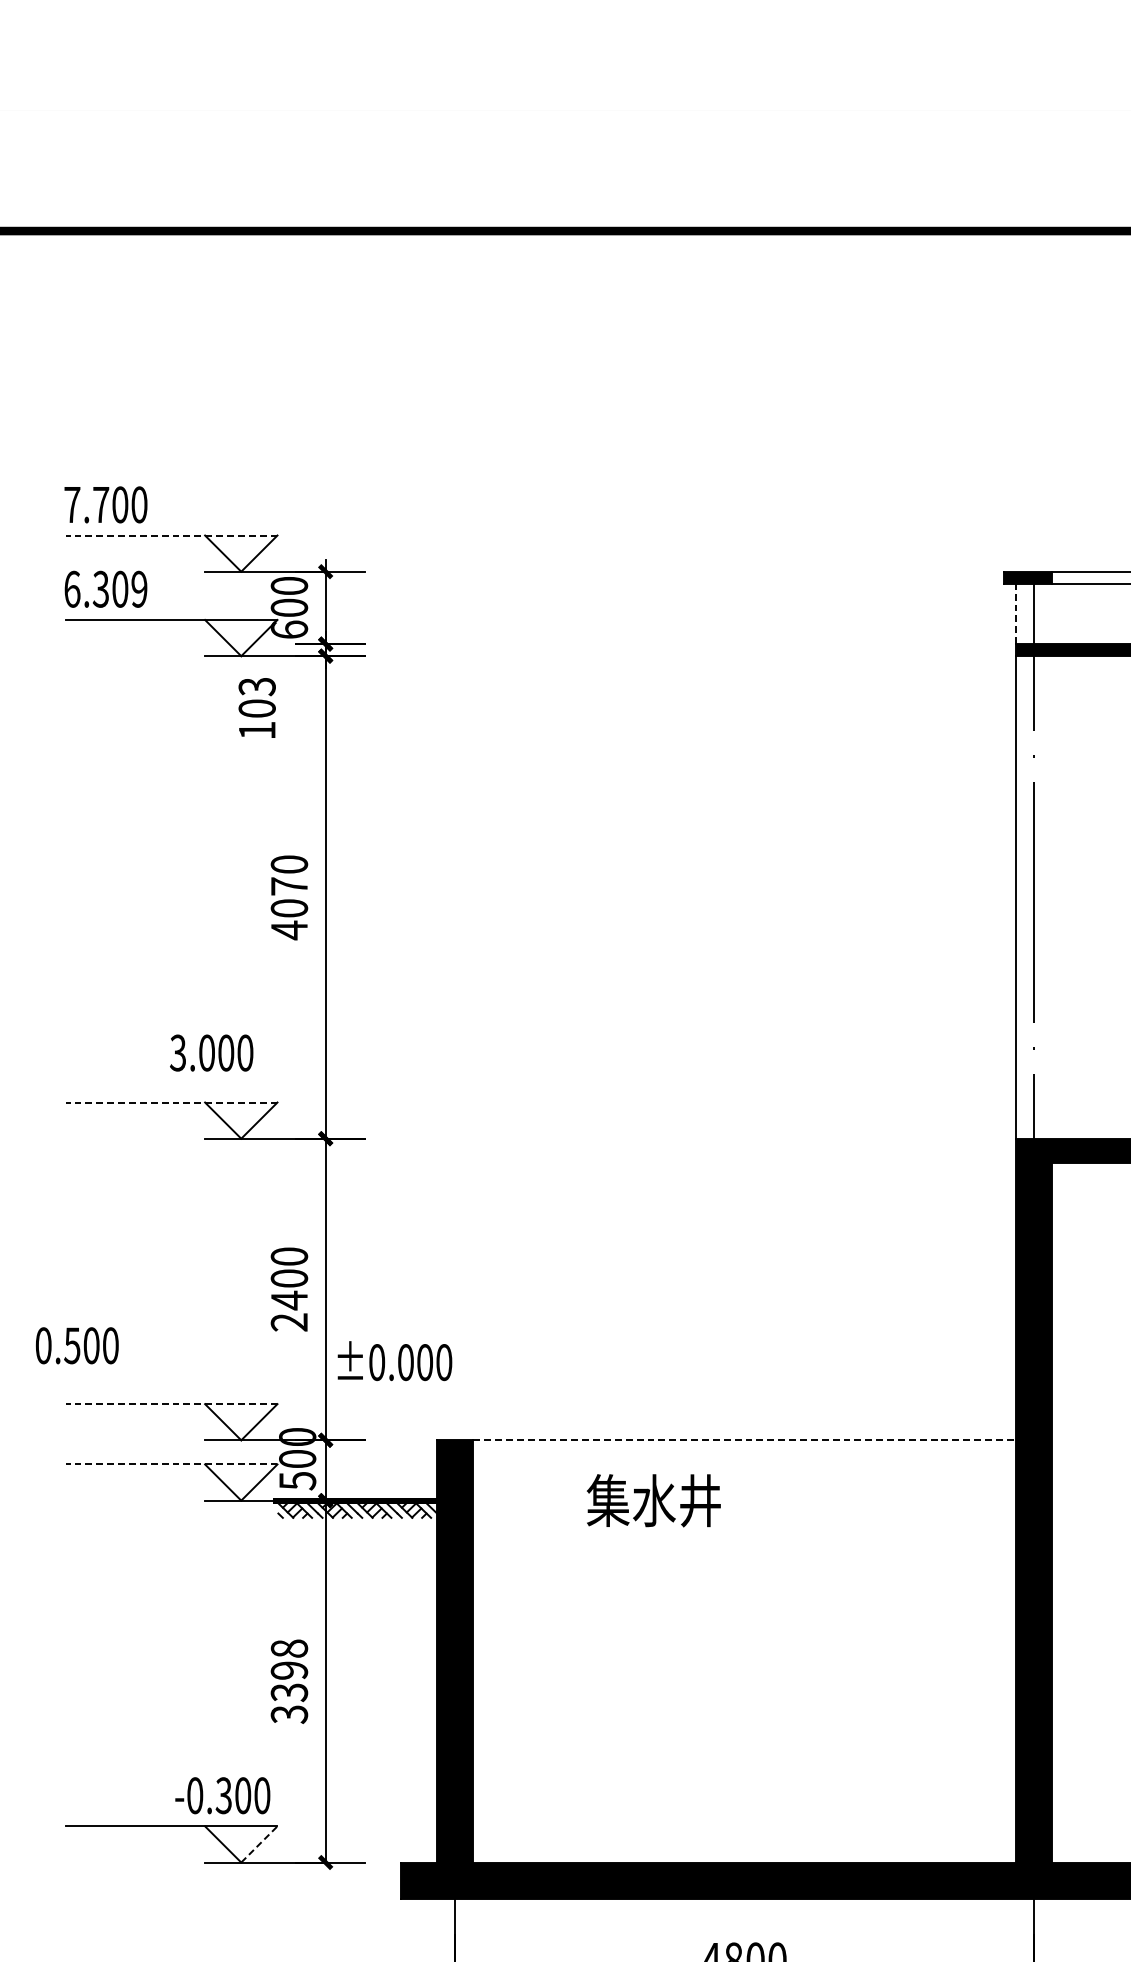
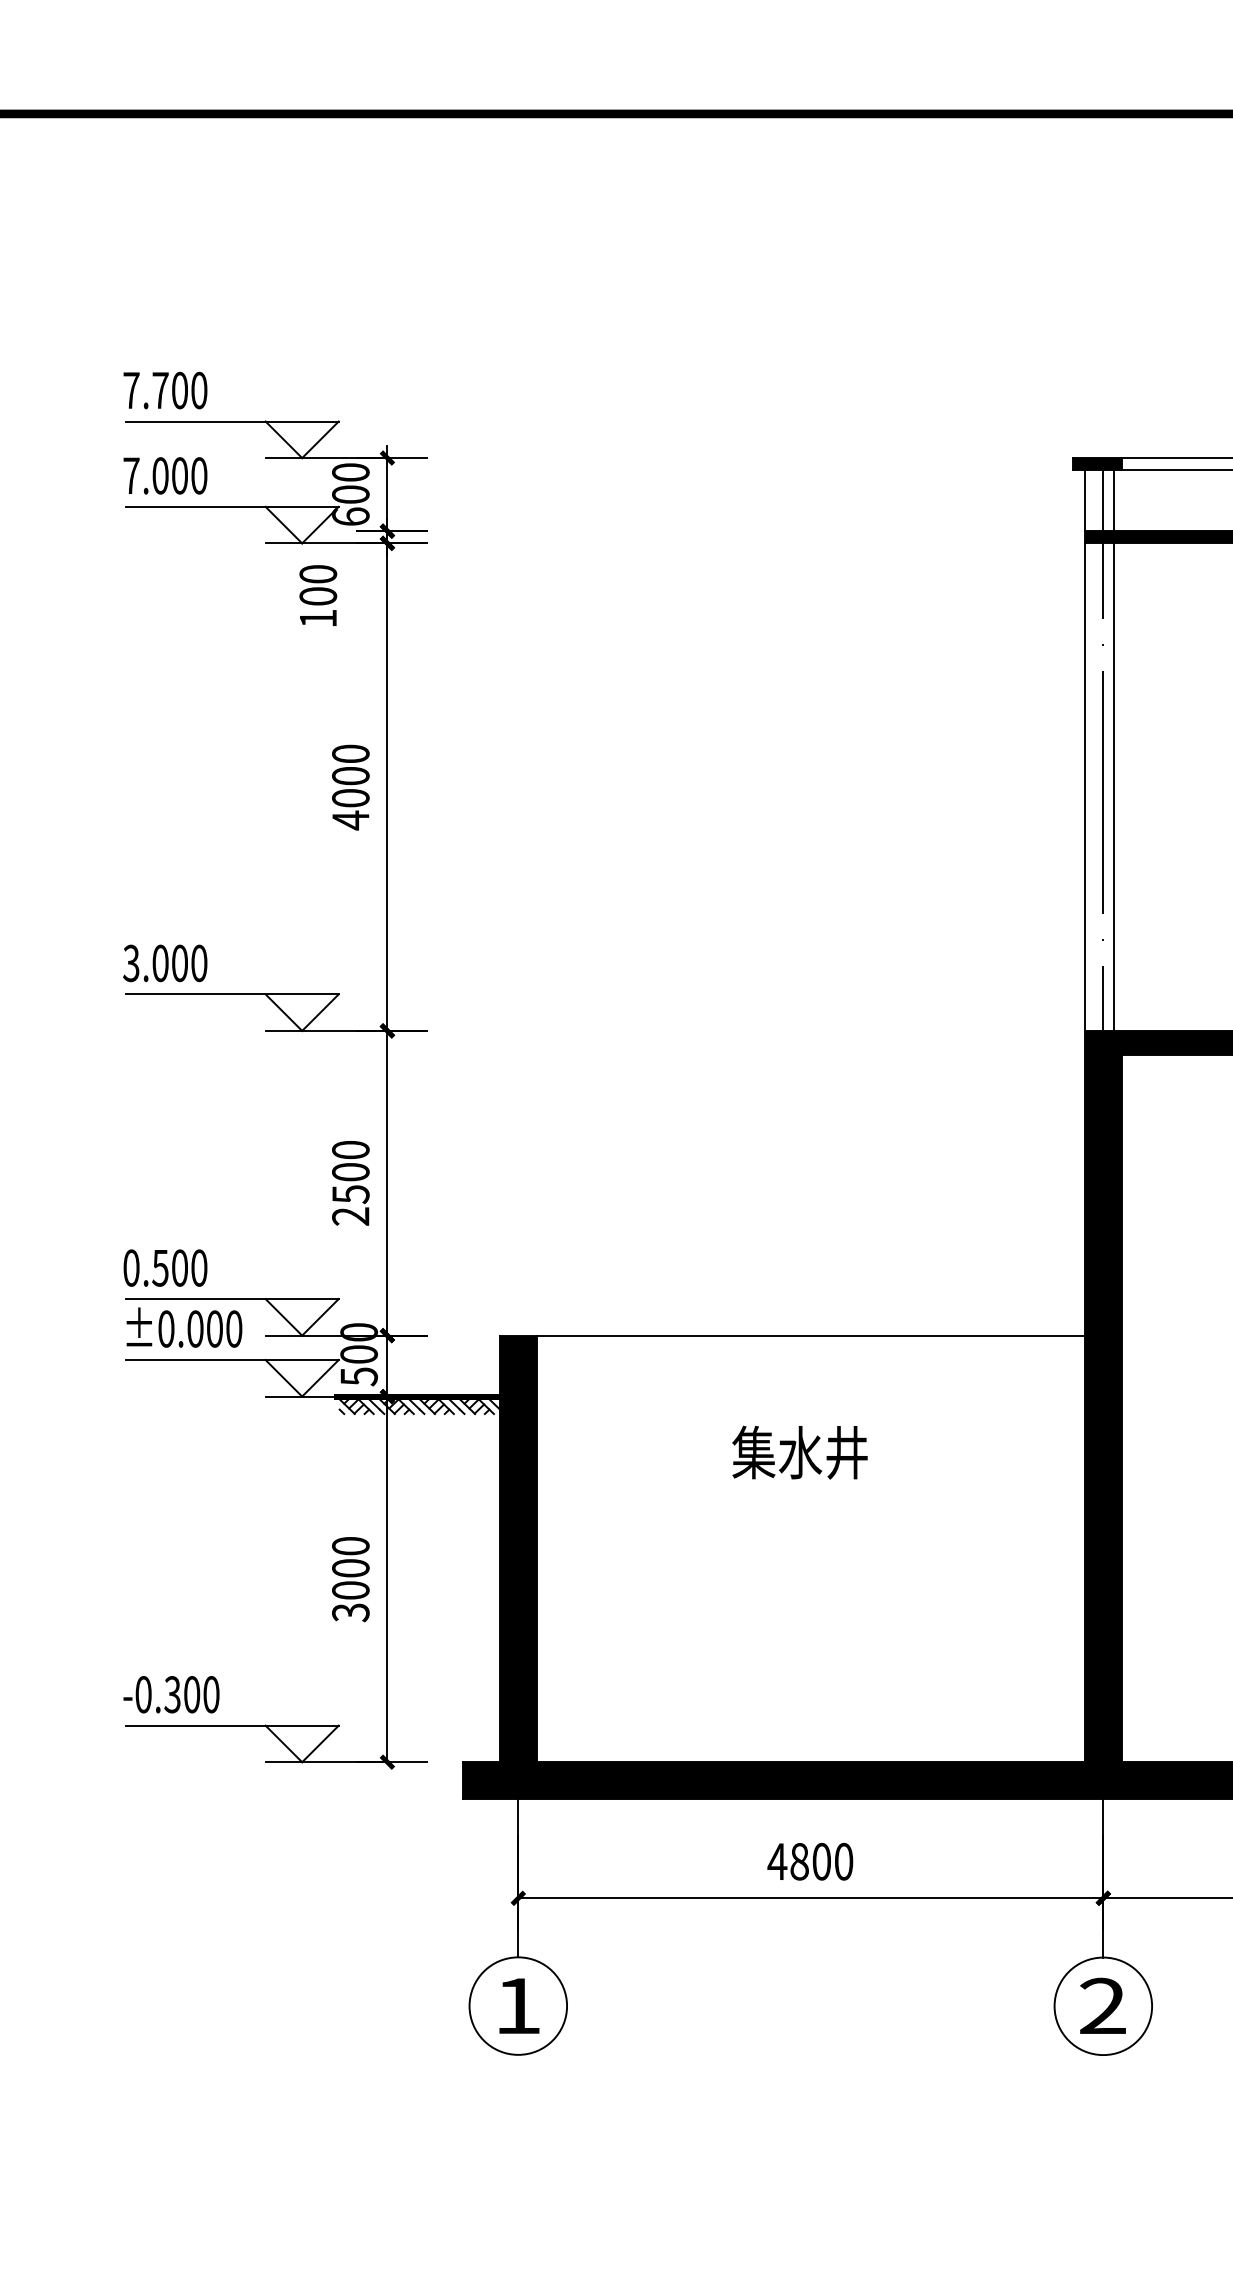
line: (172, 535) -> (232, 421), dashed -> solid
text: (105, 588) -> (165, 475), 6.309 -> 7.000
line: (1016, 613) -> (1085, 500), dashed -> solid
line: (1045, 613) -> (1114, 500), added
text: (257, 686) -> (318, 574), 103 -> 100
text: (289, 885) -> (350, 775), 4070 -> 4000
line: (1045, 896) -> (1114, 786), added
text: (211, 1053) -> (165, 963), moved
line: (172, 1102) -> (232, 994), dashed -> solid
text: (289, 1300) -> (350, 1194), 2400 -> 2500
text: (77, 1345) -> (165, 1267), moved
text: (395, 1360) -> (184, 1327), moved
line: (172, 1404) -> (232, 1299), dashed -> solid
line: (745, 1440) -> (811, 1335), dashed -> solid
line: (172, 1464) -> (232, 1360), dashed -> solid
text: (653, 1500) -> (799, 1452), moved
text: (289, 1670) -> (350, 1568), 3398 -> 3000
text: (222, 1795) -> (171, 1694), moved
line: (259, 1844) -> (320, 1743), dashed -> solid

